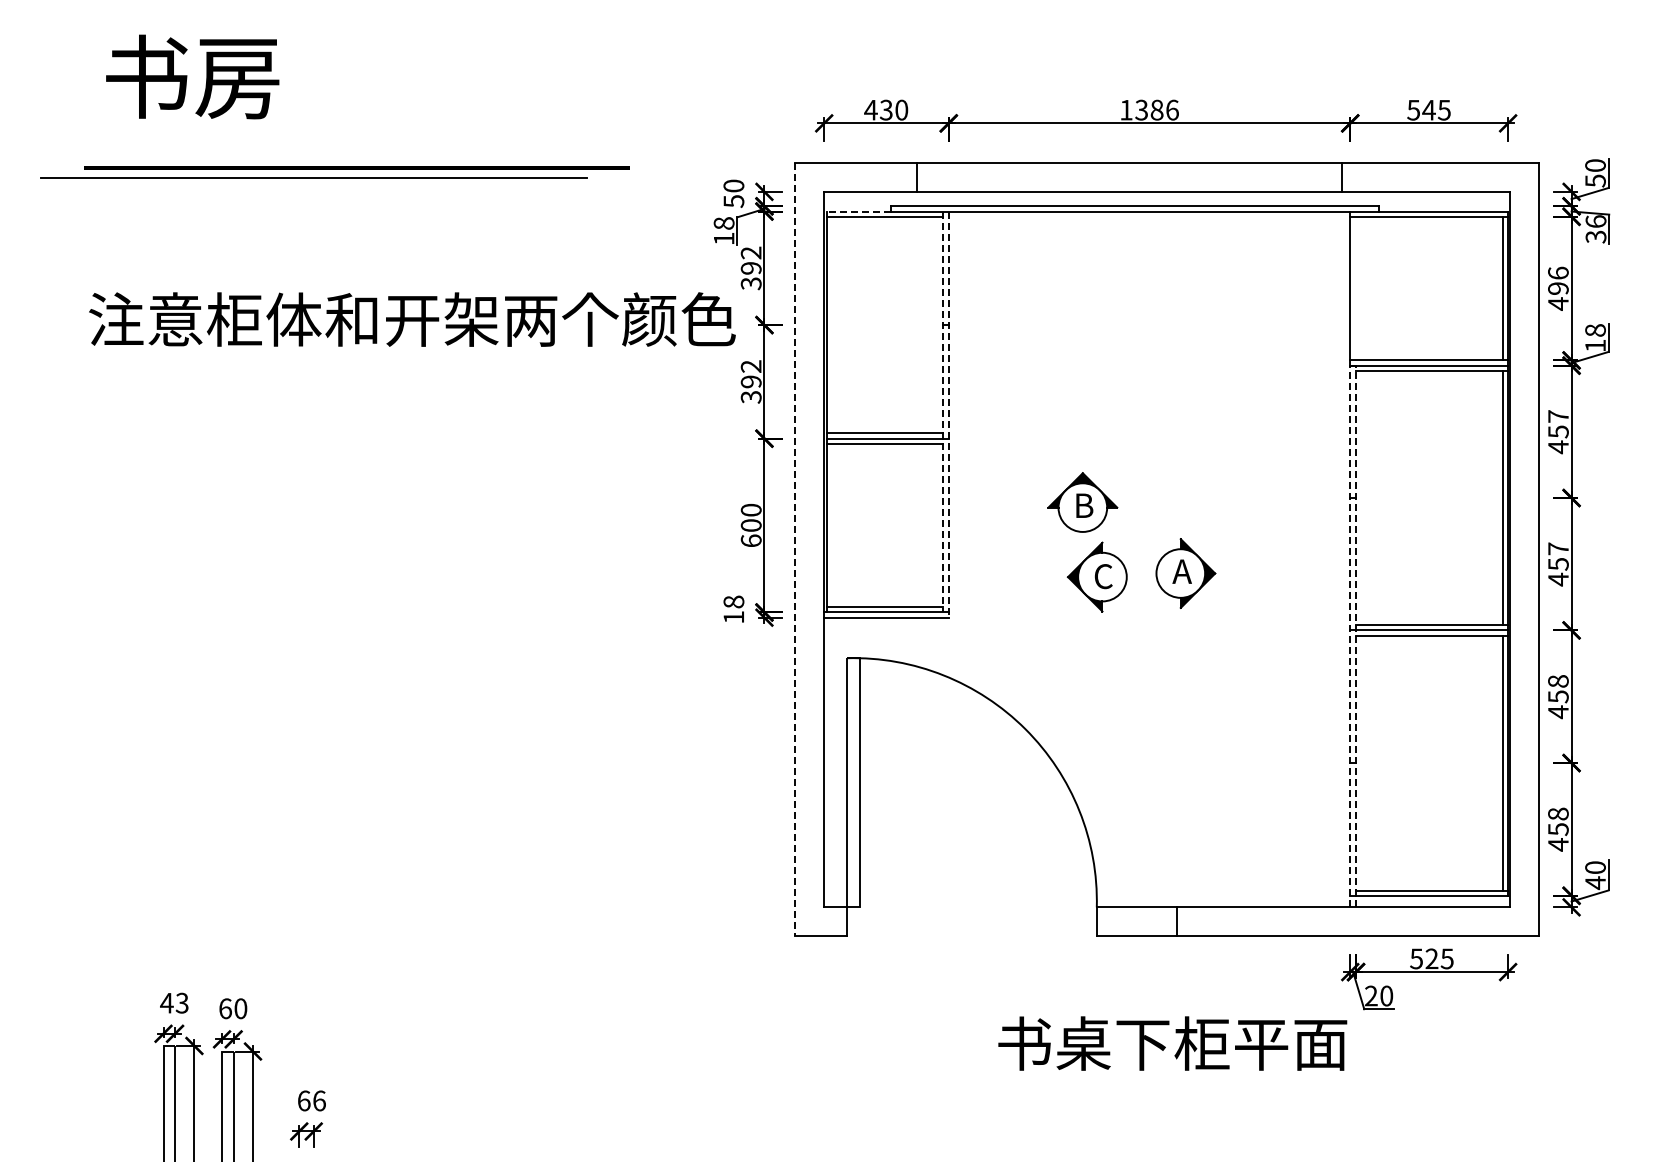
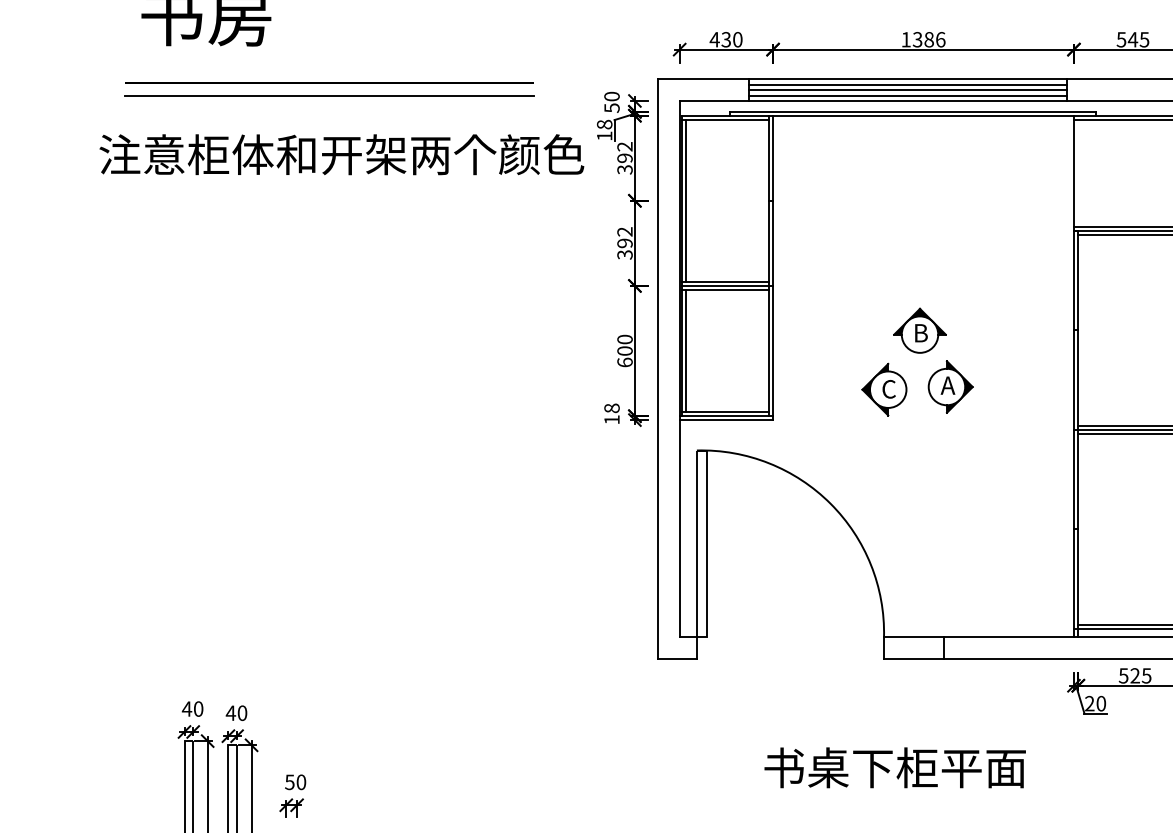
line: (1128, 170) -> (907, 84), added
line: (313, 177) -> (329, 95), moved
line: (1128, 177) -> (907, 90), added
line: (1128, 184) -> (907, 95), added
line: (858, 211) -> (705, 115), dashed -> solid
text: (412, 319) -> (341, 154), moved
line: (832, 324) -> (685, 200), added
line: (942, 412) -> (768, 266), dashed -> solid
line: (948, 415) -> (772, 268), dashed -> solid
part: (1082, 502) -> (919, 330), moved
line: (832, 525) -> (685, 351), added
line: (795, 549) -> (658, 369), dashed -> solid
line: (1350, 636) -> (1074, 434), dashed -> solid
line: (1356, 636) -> (1078, 434), dashed -> solid
text: (181, 1002) -> (197, 708), 43 -> 40
text: (225, 1008) -> (230, 713), 60 -> 40
text: (1172, 1043) -> (895, 767), moved
text: (311, 1100) -> (295, 781), 66 -> 50

